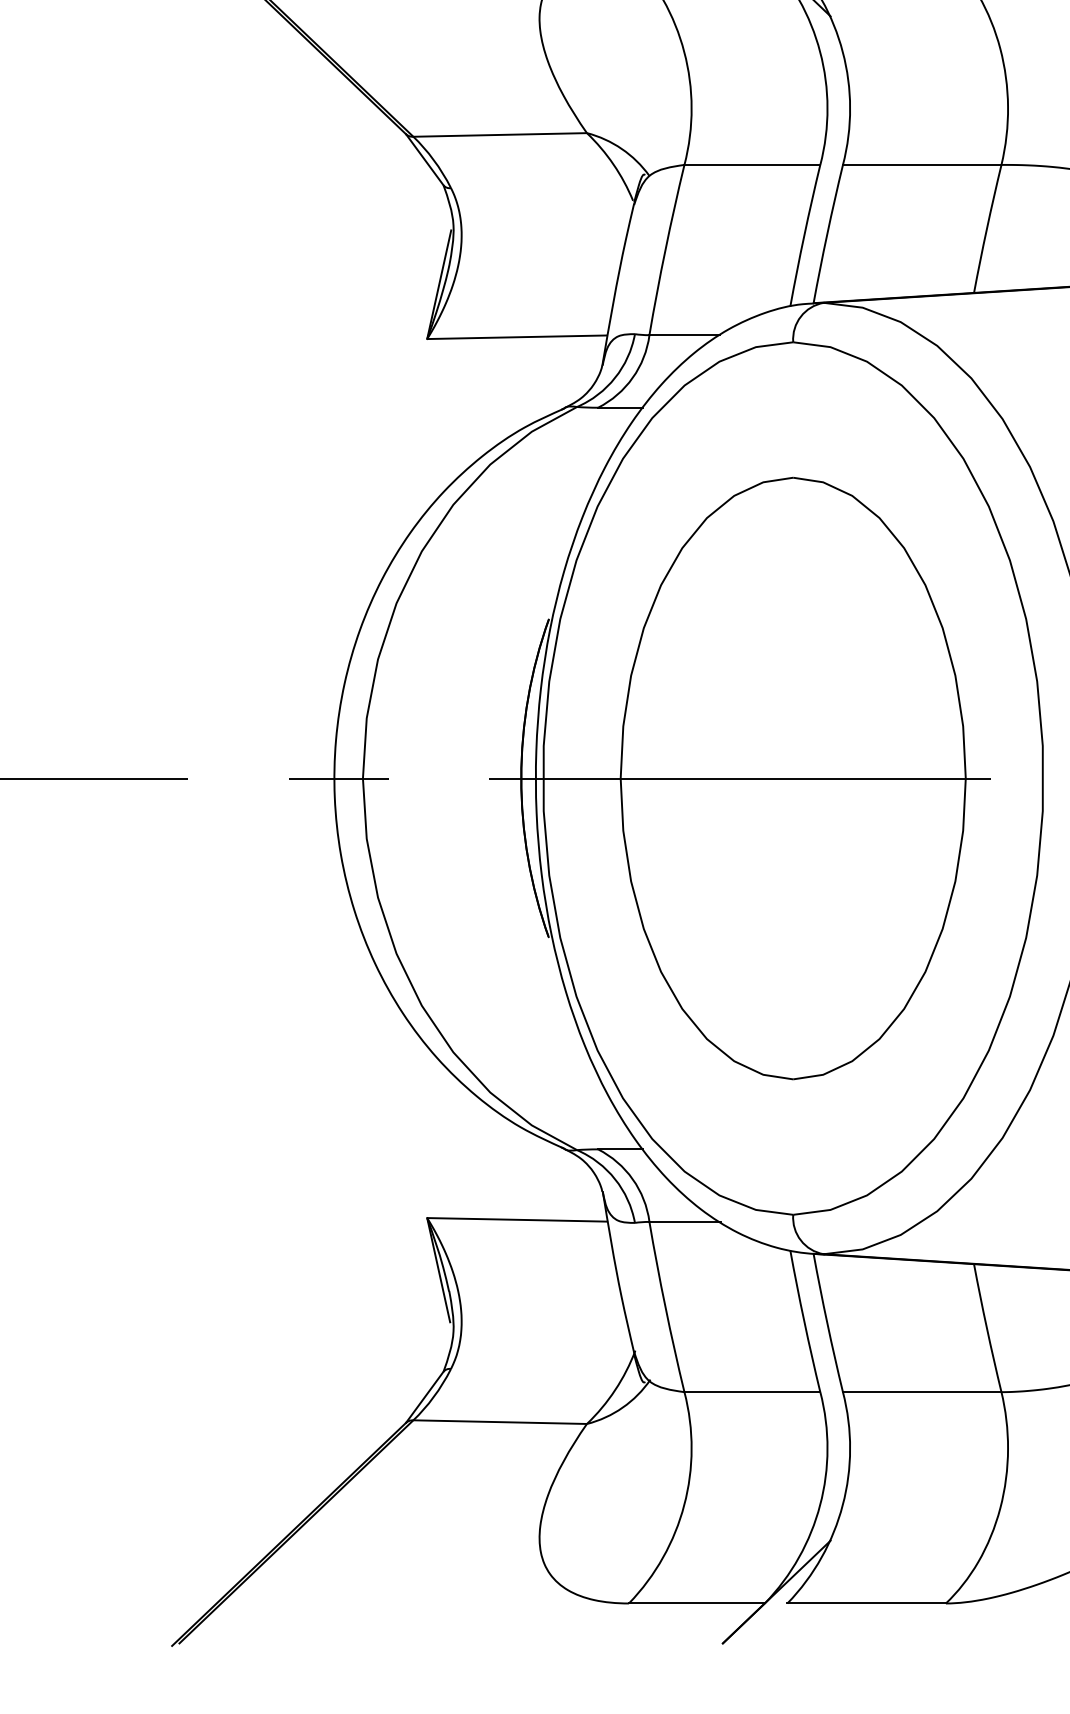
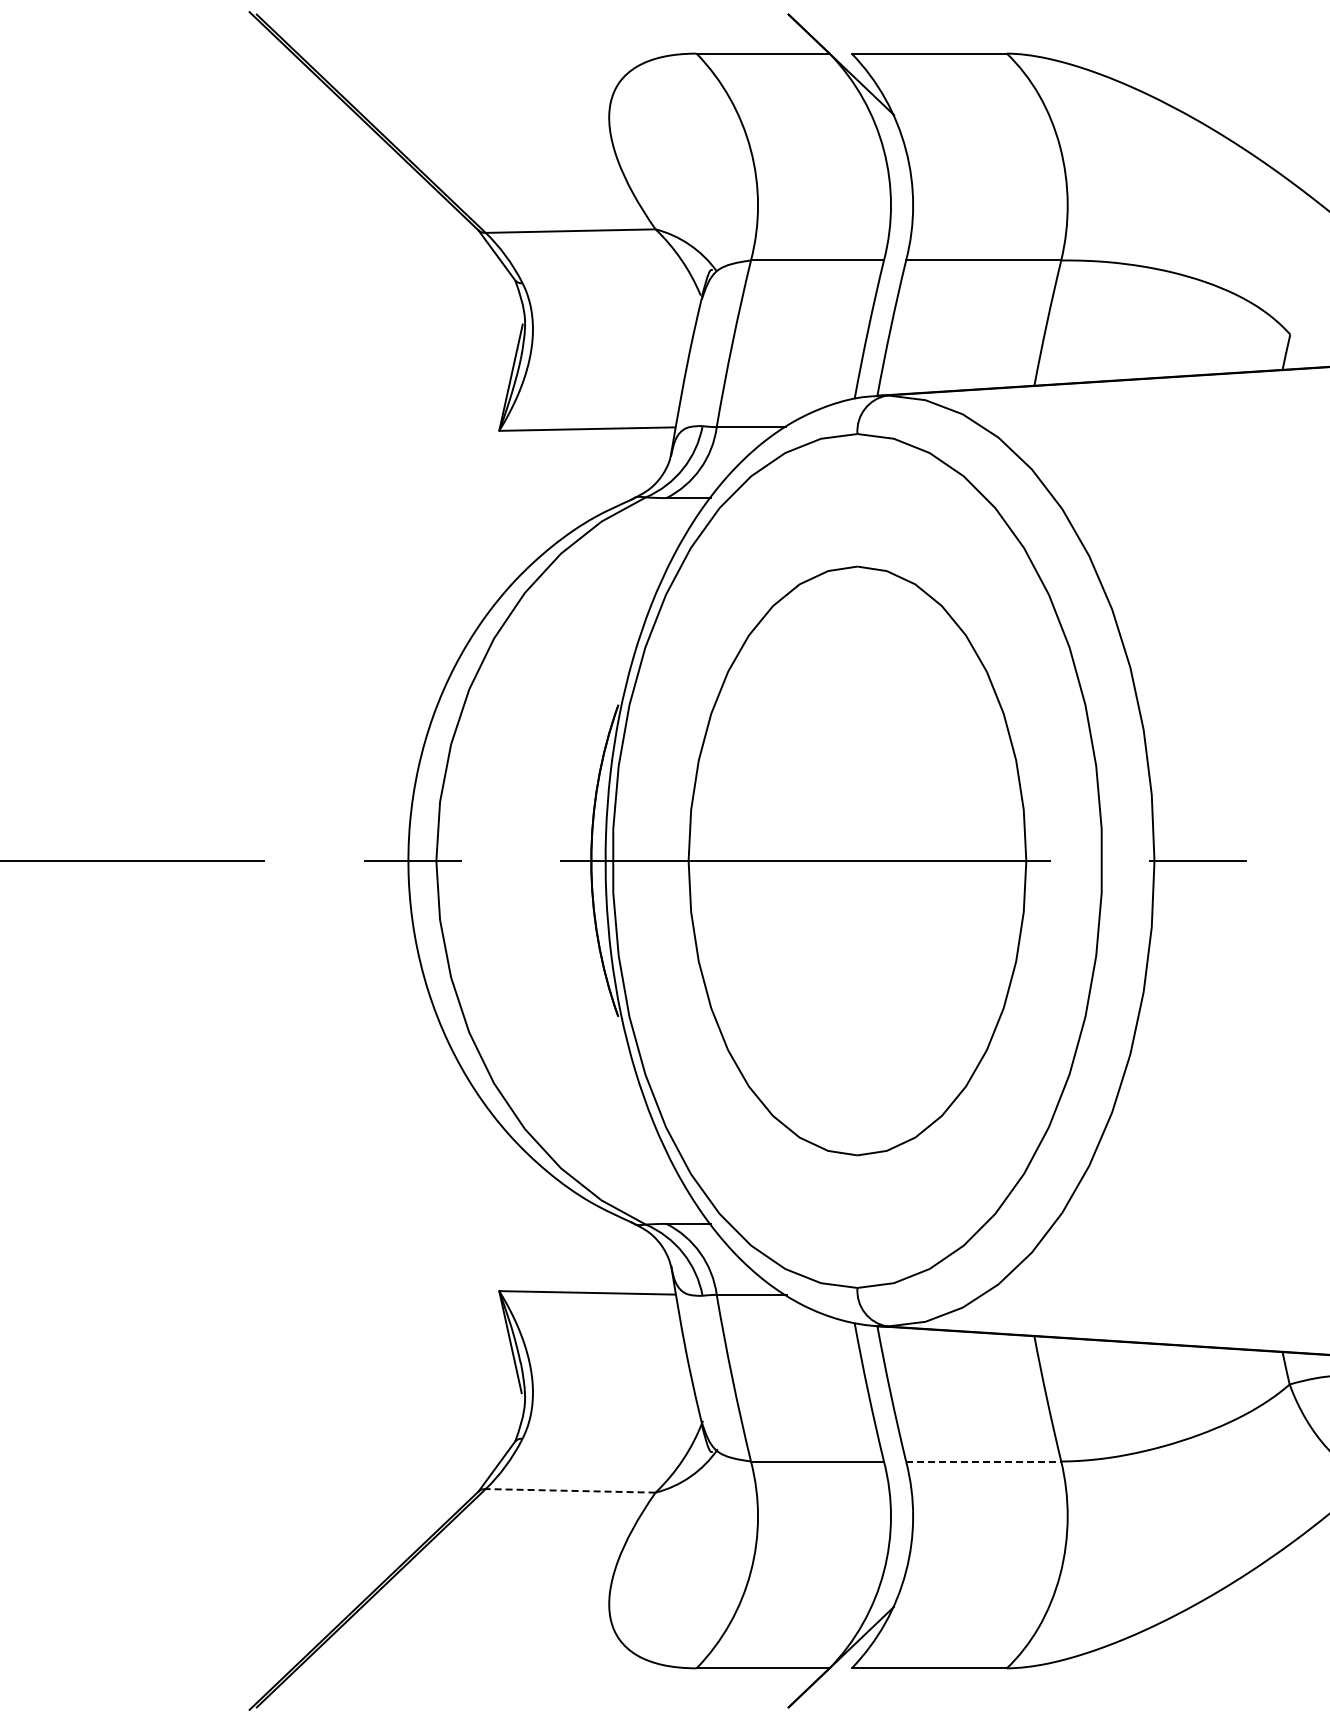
line: (922, 1392) -> (983, 1461), solid -> dashed
line: (500, 1421) -> (570, 1490), solid -> dashed

